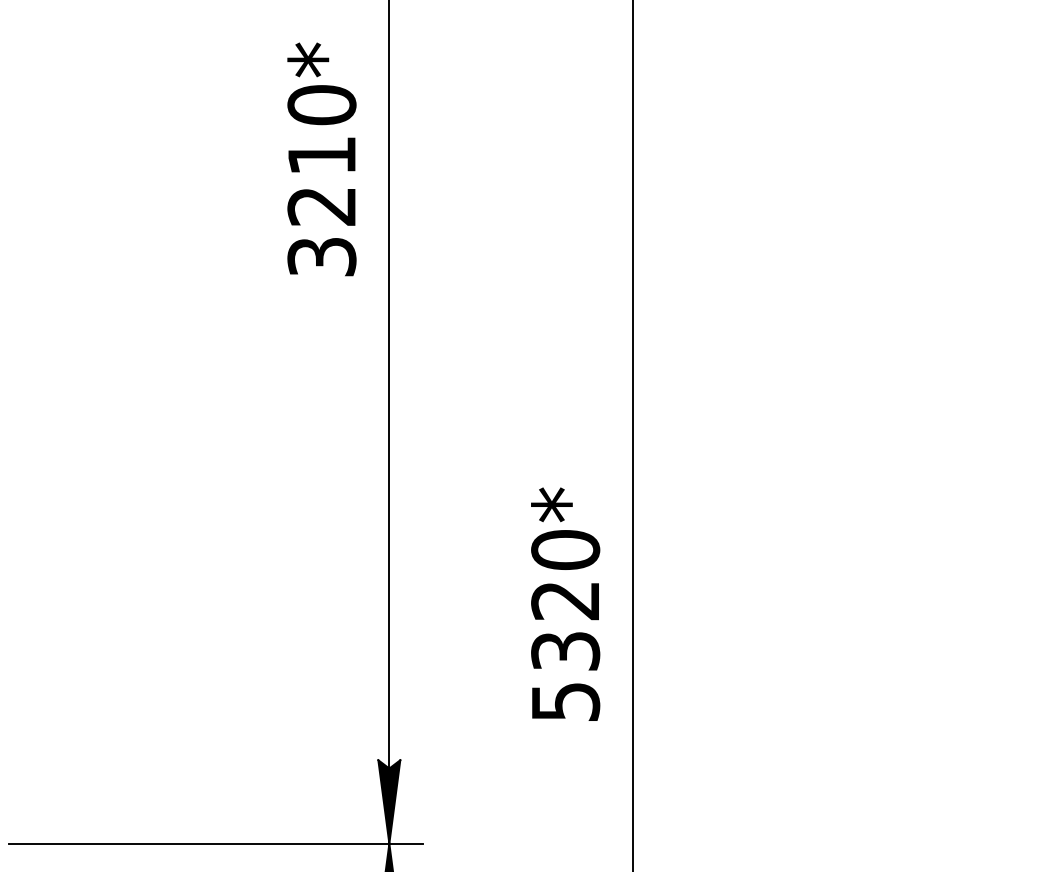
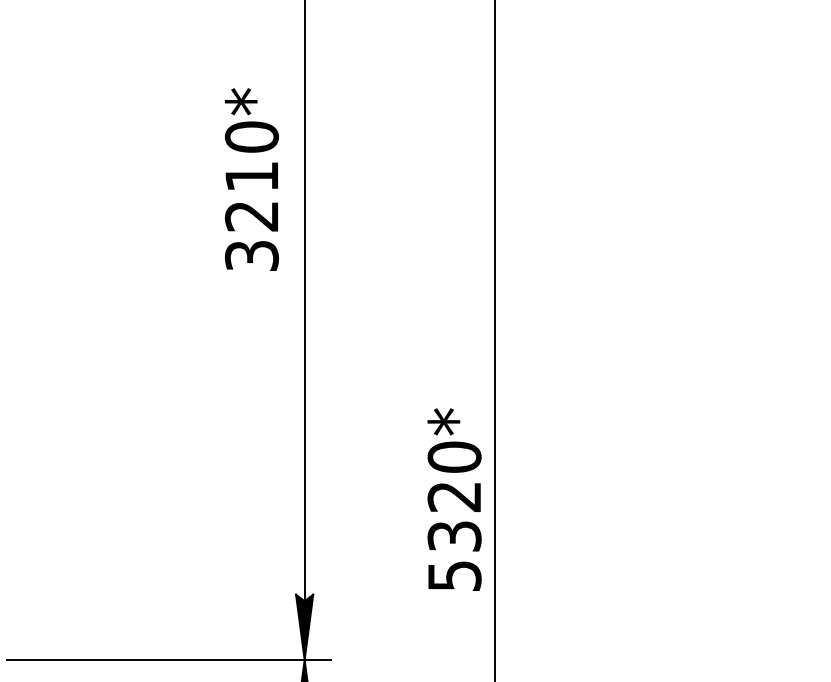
text: (321, 159) -> (251, 179), moved
text: (565, 604) -> (454, 499), moved

